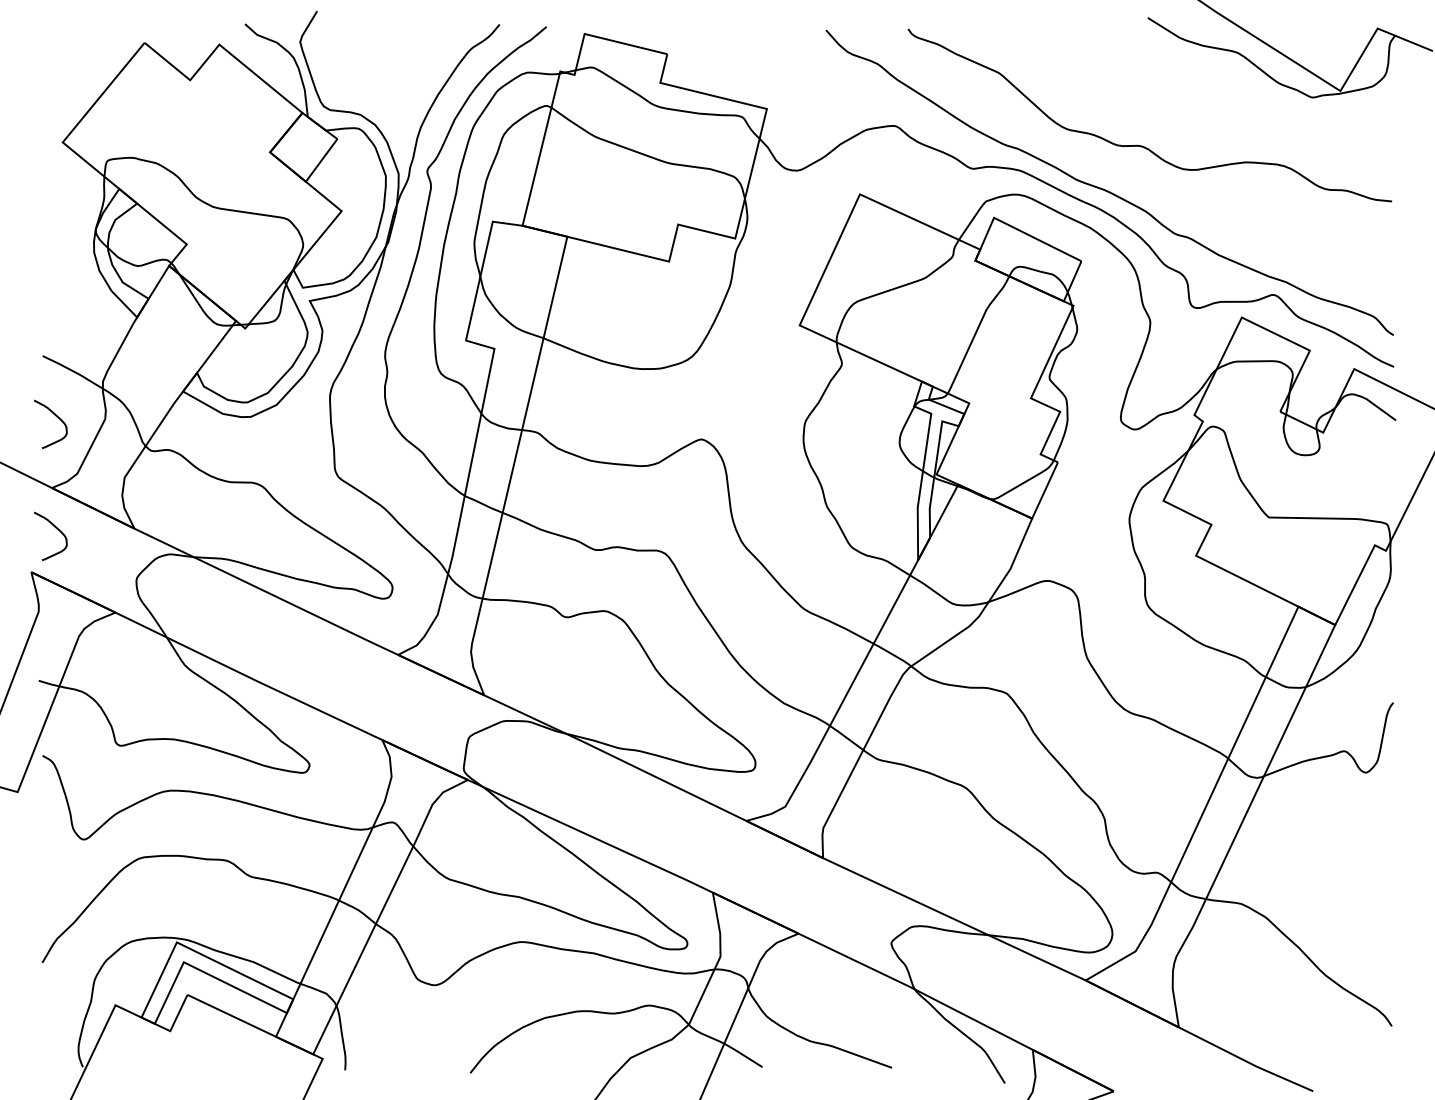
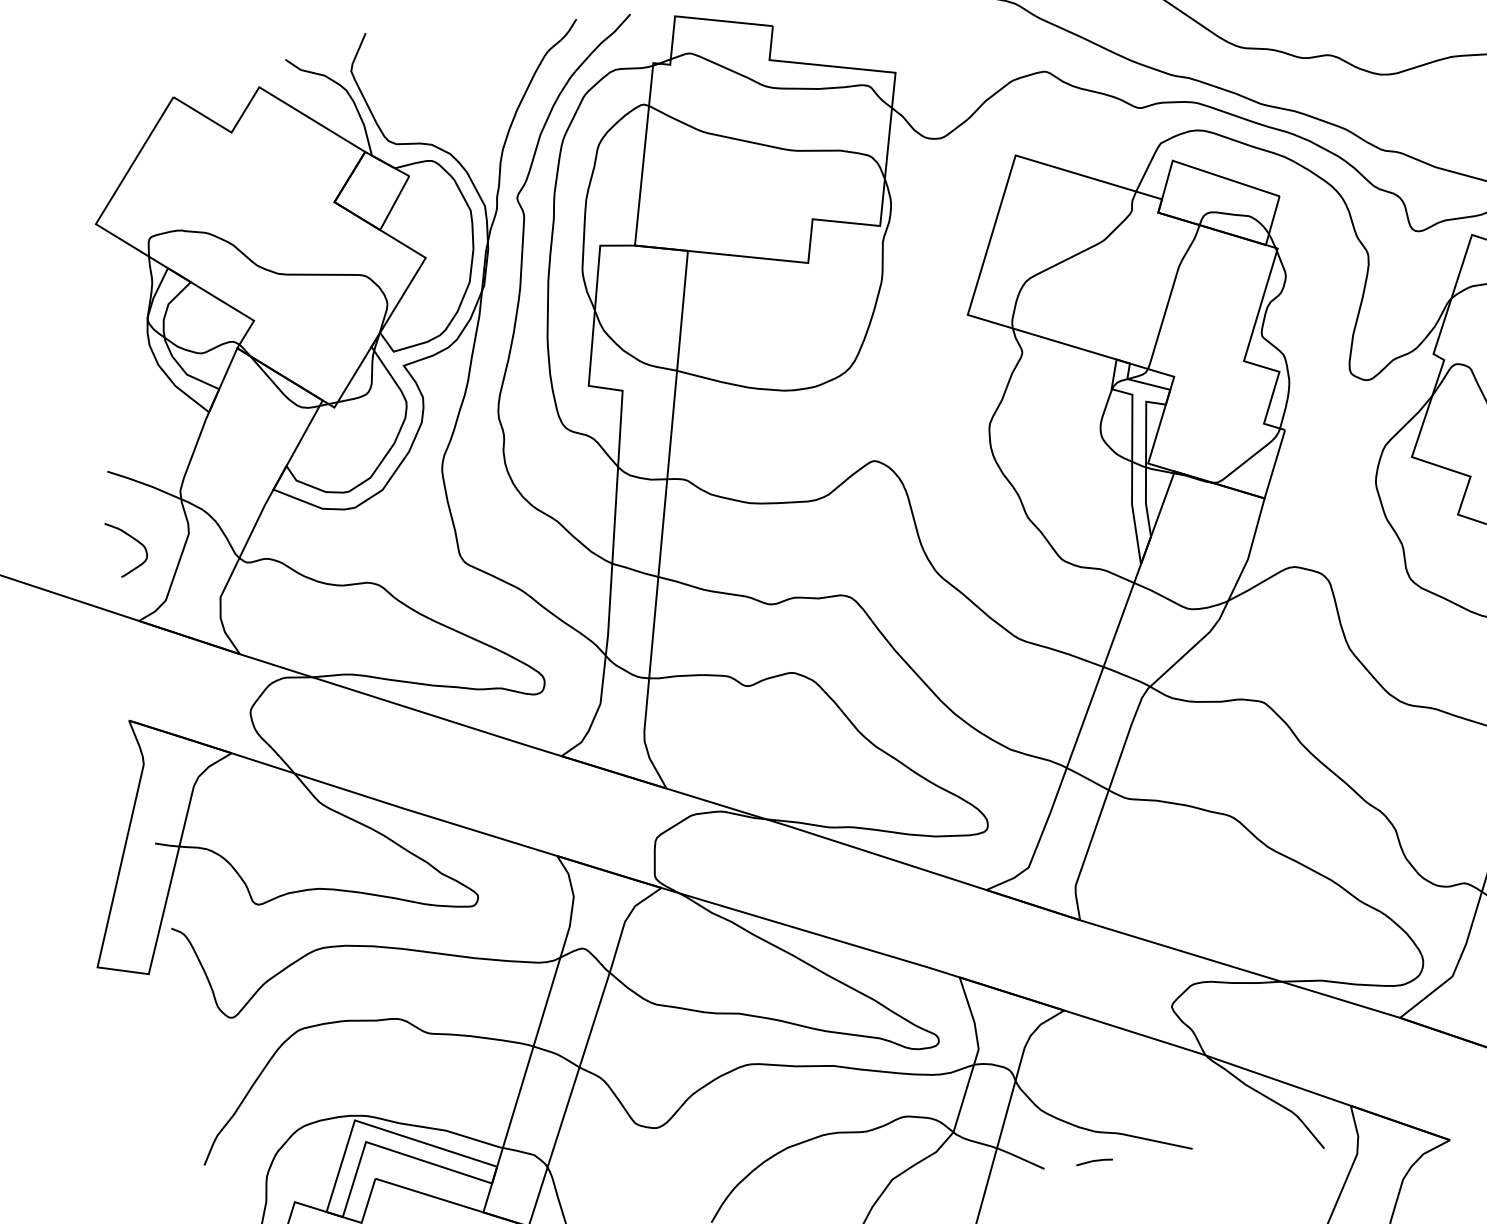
curve: (56, 529) -> (150, 667), removed
line: (806, 1066) -> (1094, 1161), added

